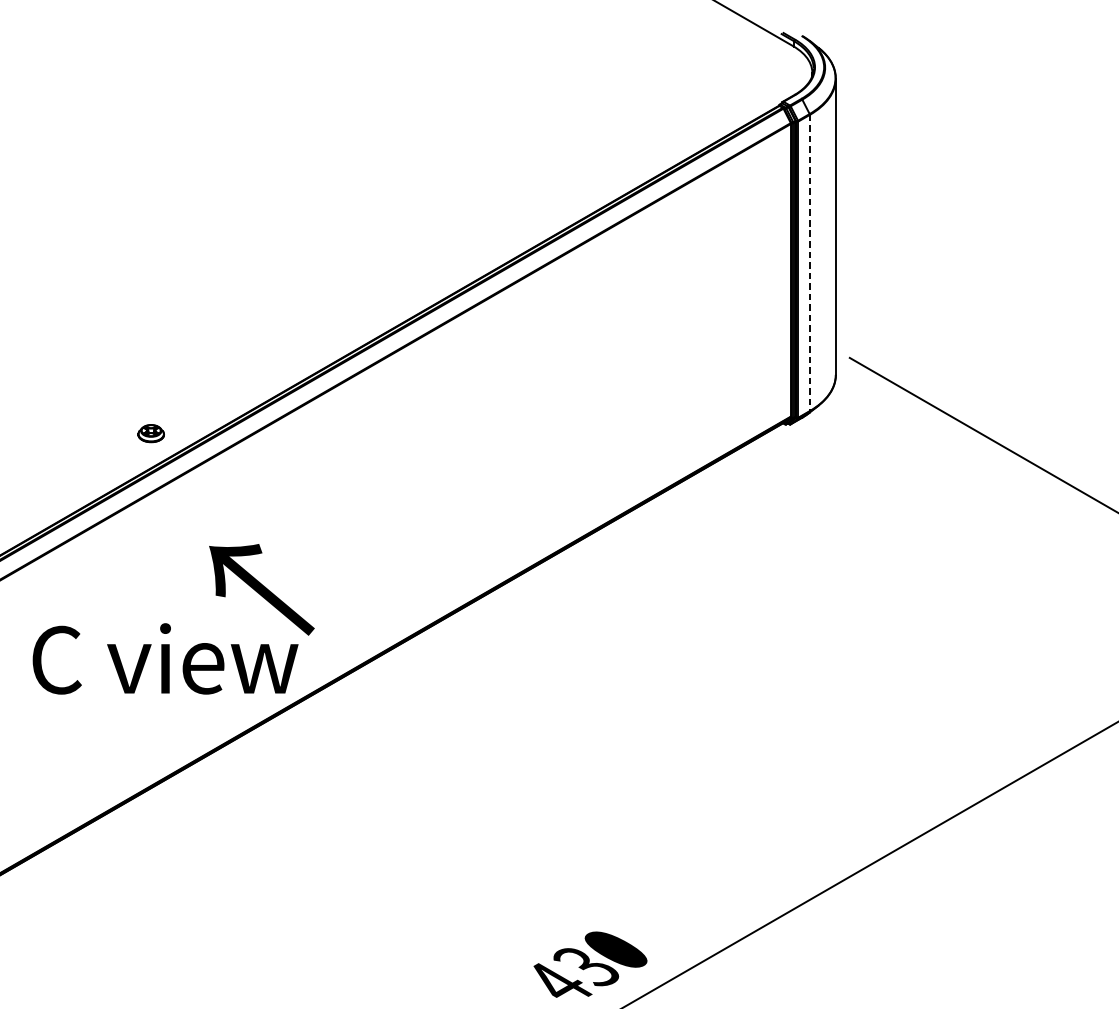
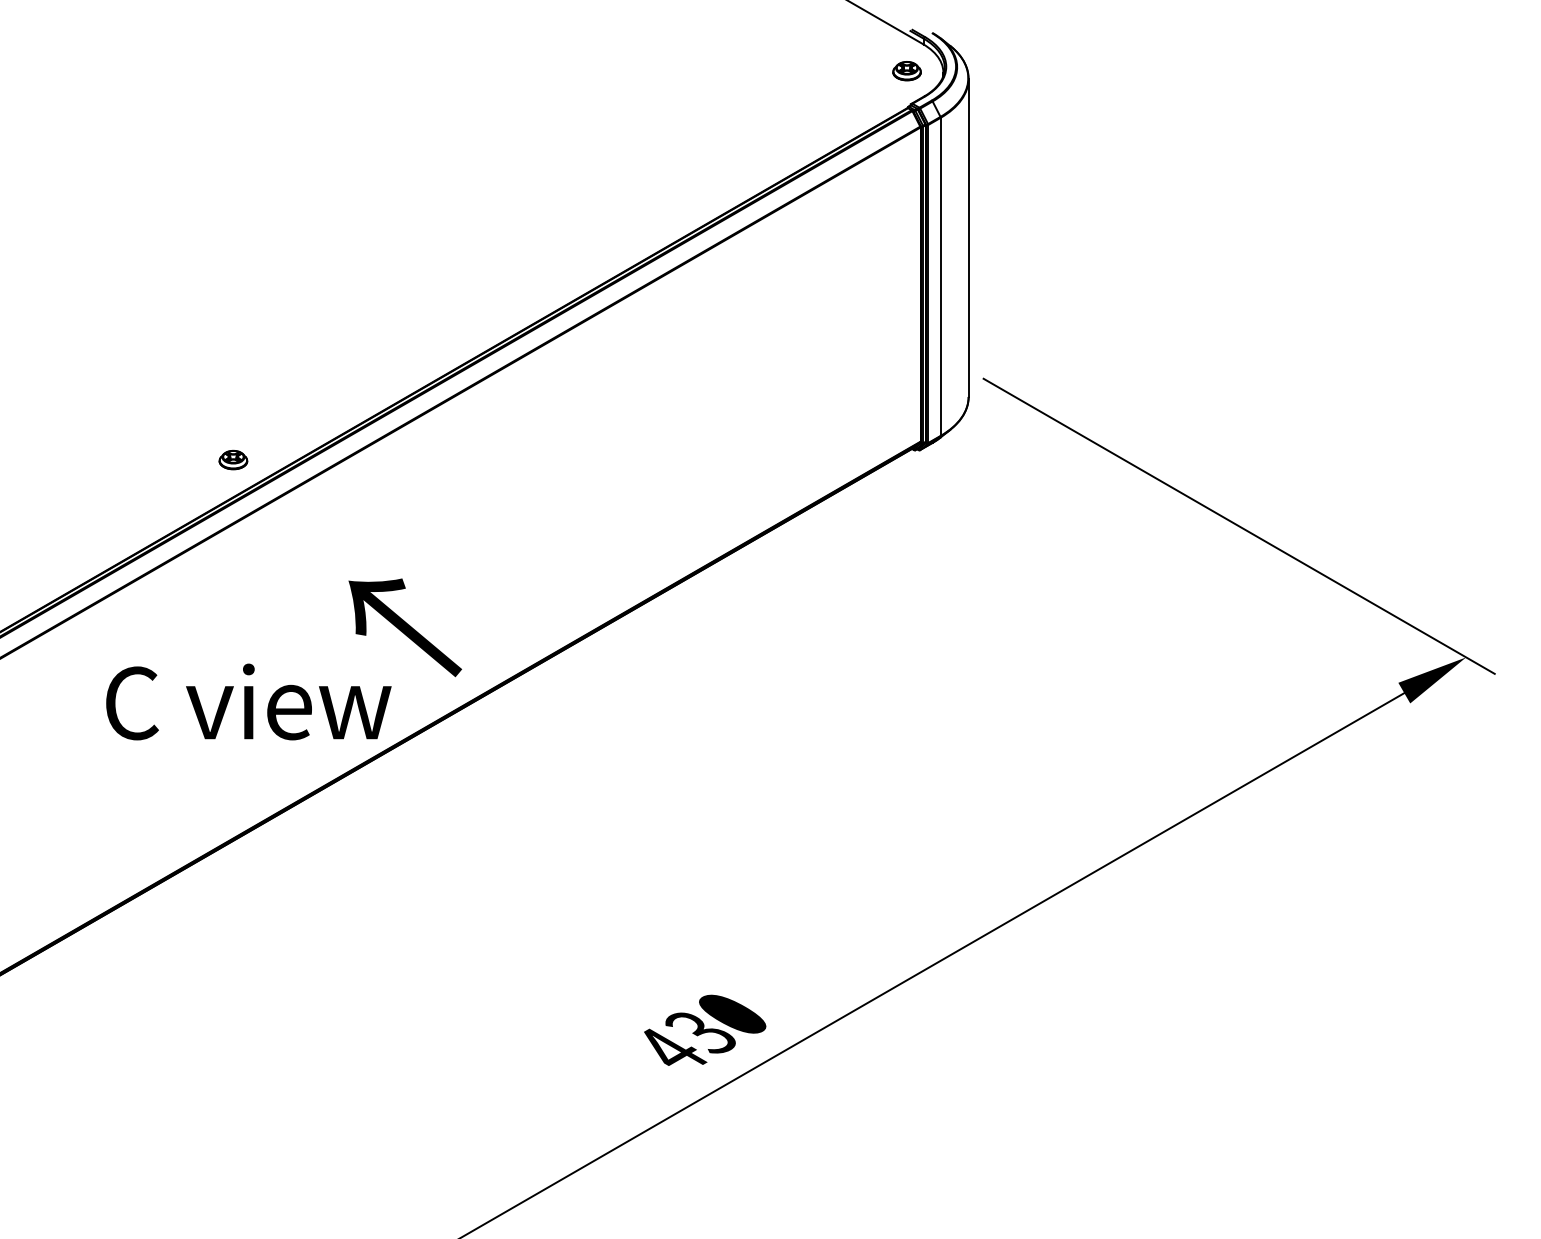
part: (777, 71) -> (906, 71), added
line: (809, 263) -> (940, 277), dashed -> solid
text: (261, 589) -> (404, 627), moved

